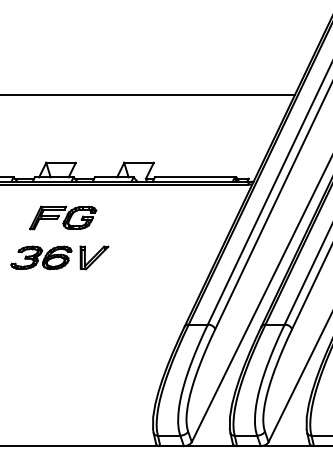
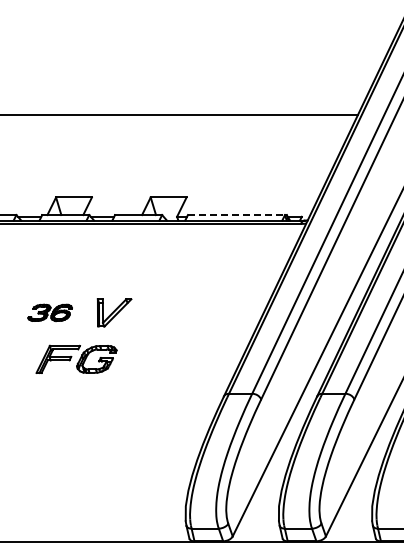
line: (195, 177) -> (237, 215), solid -> dashed
part: (63, 217) -> (76, 358), moved
part: (40, 257) -> (49, 312), size x0.6

